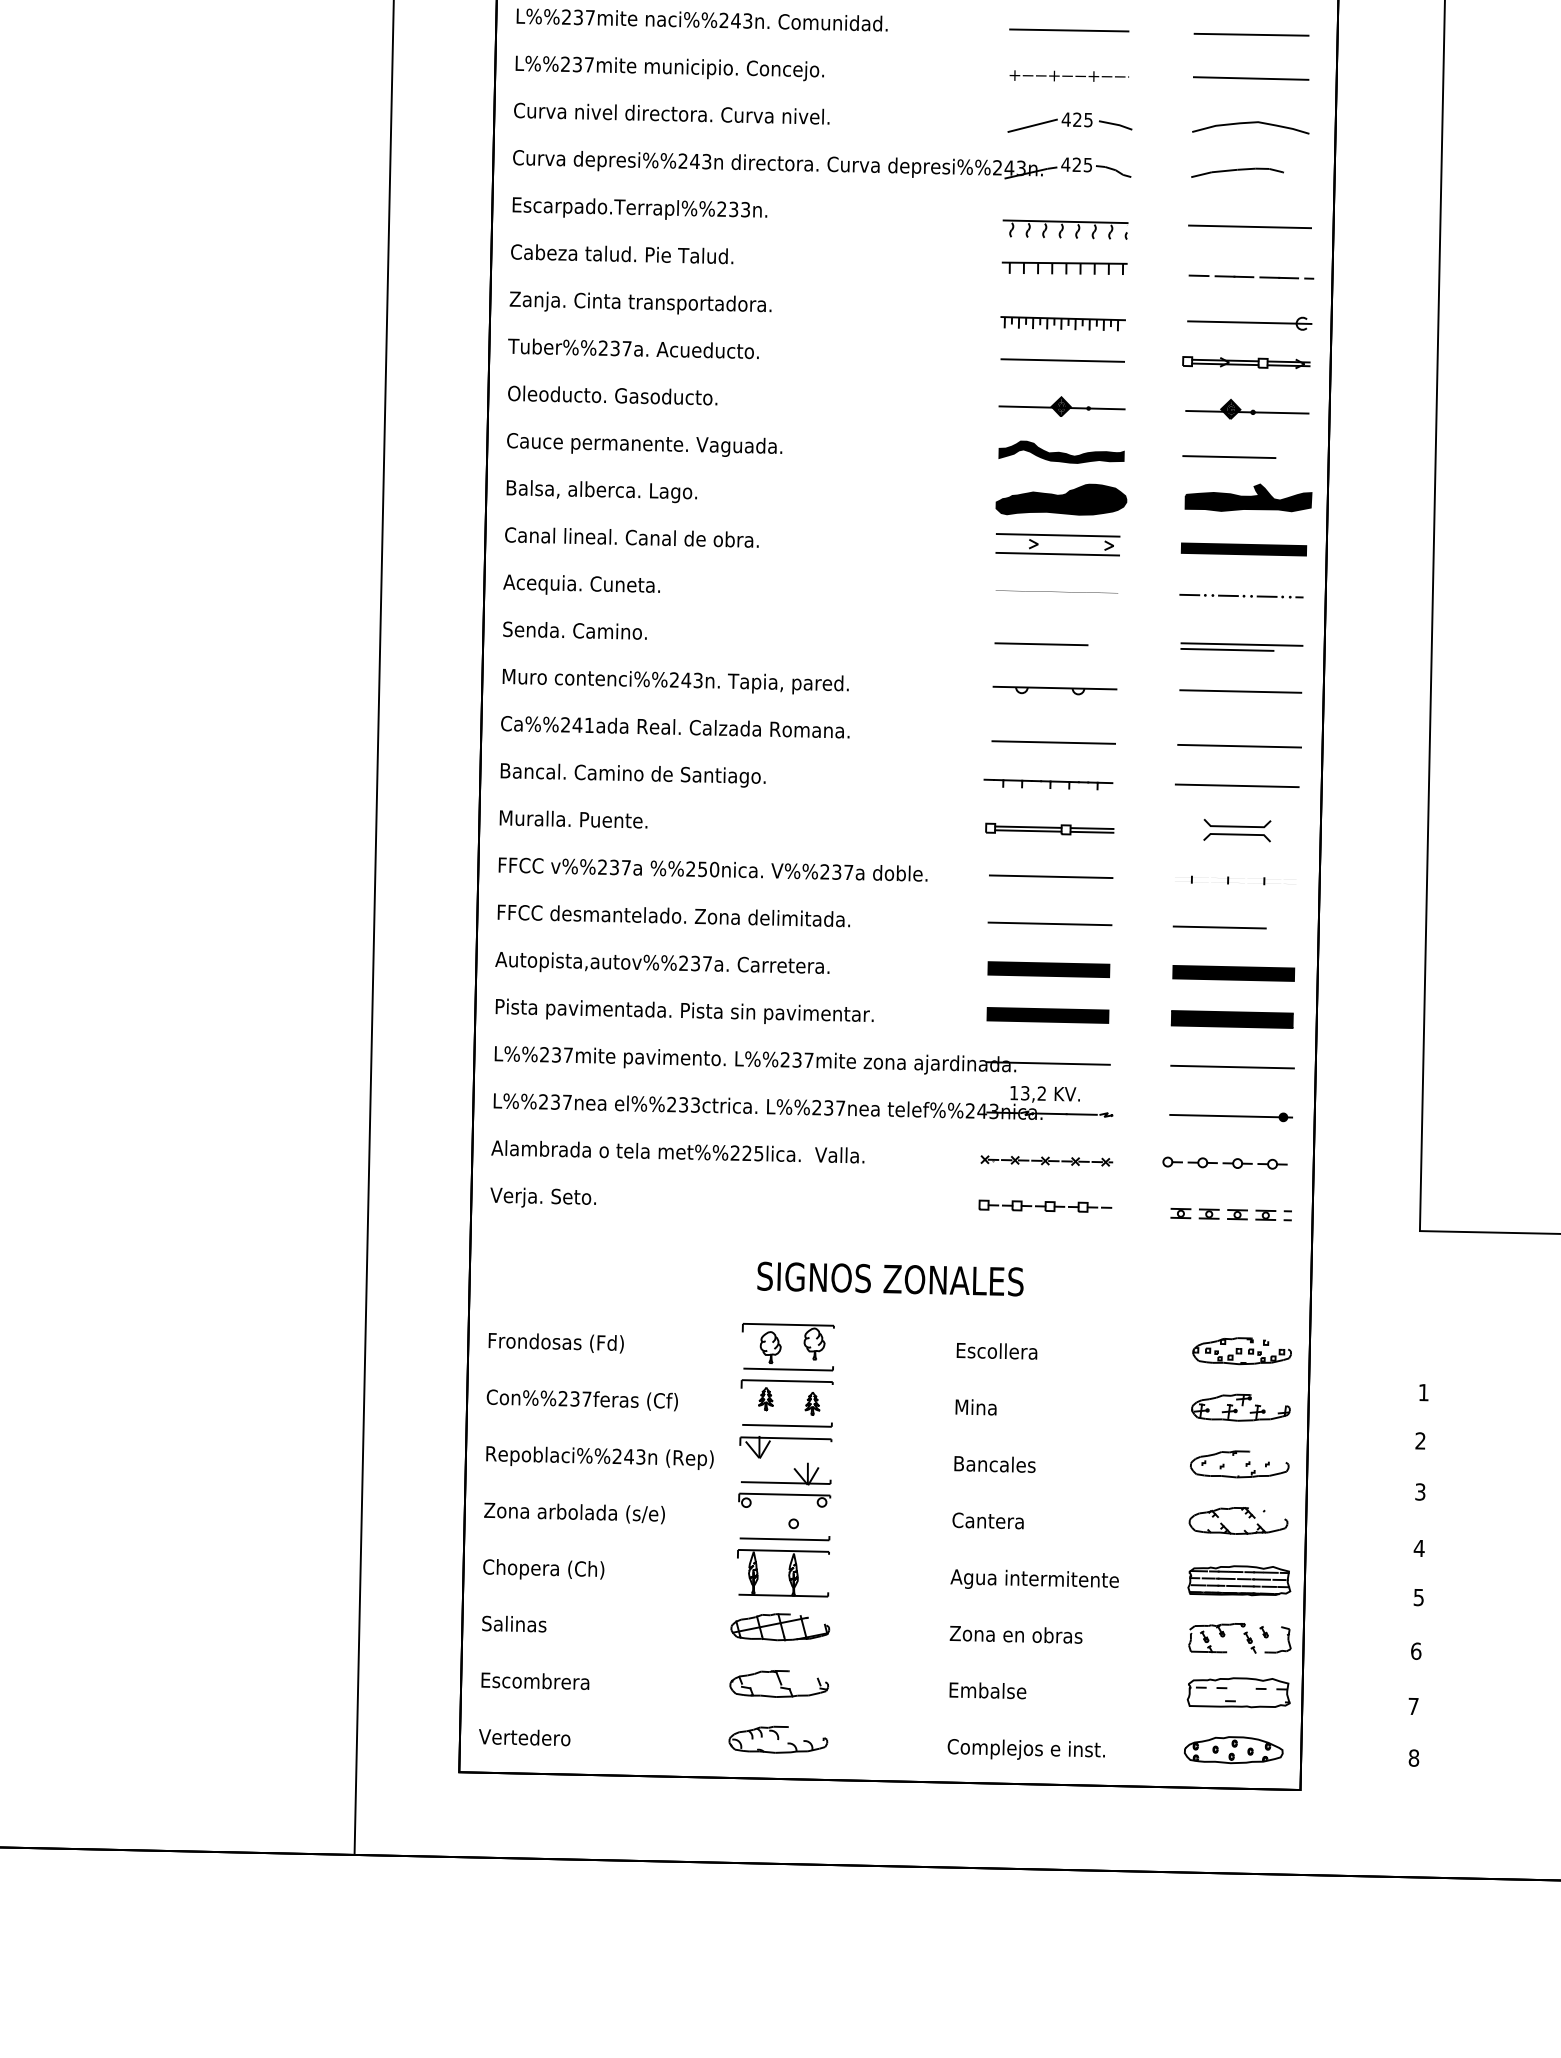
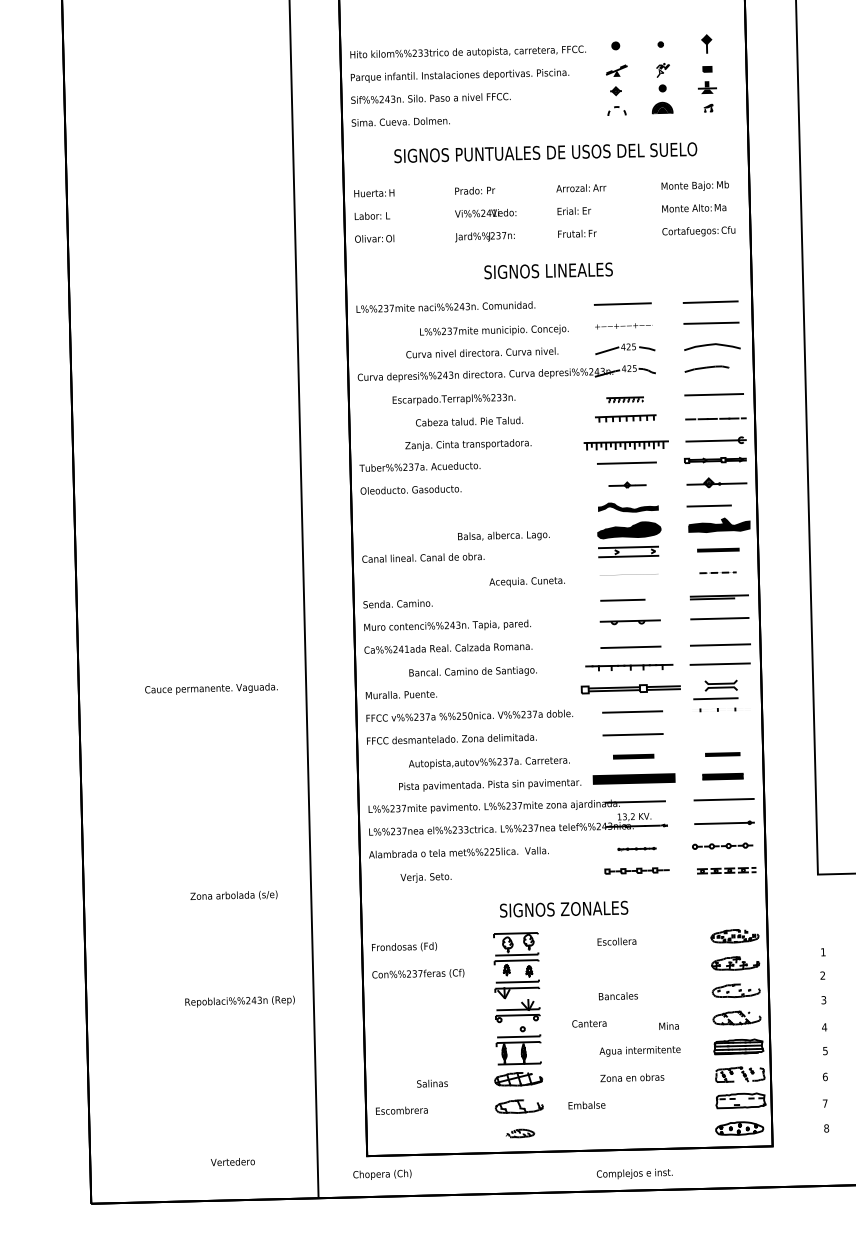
text: (670, 65) -> (494, 329), moved
text: (672, 112) -> (482, 352), moved
text: (638, 209) -> (453, 399), moved
part: (1063, 228) -> (624, 399), size x0.6
text: (622, 253) -> (469, 421), moved
text: (640, 302) -> (468, 444), moved
part: (1061, 321) -> (625, 444), size x1.4
part: (1061, 404) -> (627, 484), size x0.6
text: (644, 443) -> (211, 688), moved
text: (601, 489) -> (503, 535), moved
part: (1244, 548) -> (718, 549), size x0.7
text: (580, 586) -> (526, 582), moved
part: (1240, 595) -> (717, 572), size x0.6
text: (631, 773) -> (472, 671), moved
part: (1046, 784) -> (628, 667), size x1.4
part: (1048, 829) -> (630, 689), size x1.6
line: (1218, 926) -> (715, 698), moved
text: (662, 963) -> (489, 762), moved
part: (1048, 969) -> (633, 756), size x0.7
part: (1233, 973) -> (722, 754), size x0.6
text: (685, 1012) -> (490, 785), moved
part: (1046, 1014) -> (633, 778), size x1.4
part: (1231, 1018) -> (722, 776), size x0.7
part: (1046, 1159) -> (636, 848), size x0.6
text: (542, 1197) -> (425, 877), moved
text: (974, 1405) -> (668, 1025), moved
text: (598, 1457) -> (239, 1001), moved
text: (573, 1510) -> (233, 894), moved
text: (988, 1520) -> (589, 1023), moved
text: (543, 1569) -> (382, 1174), moved
text: (514, 1623) -> (432, 1083), moved
text: (986, 1691) -> (586, 1105), moved
text: (523, 1736) -> (232, 1161), moved
part: (777, 1739) -> (519, 1133), size x0.6
text: (1025, 1748) -> (634, 1173), moved

